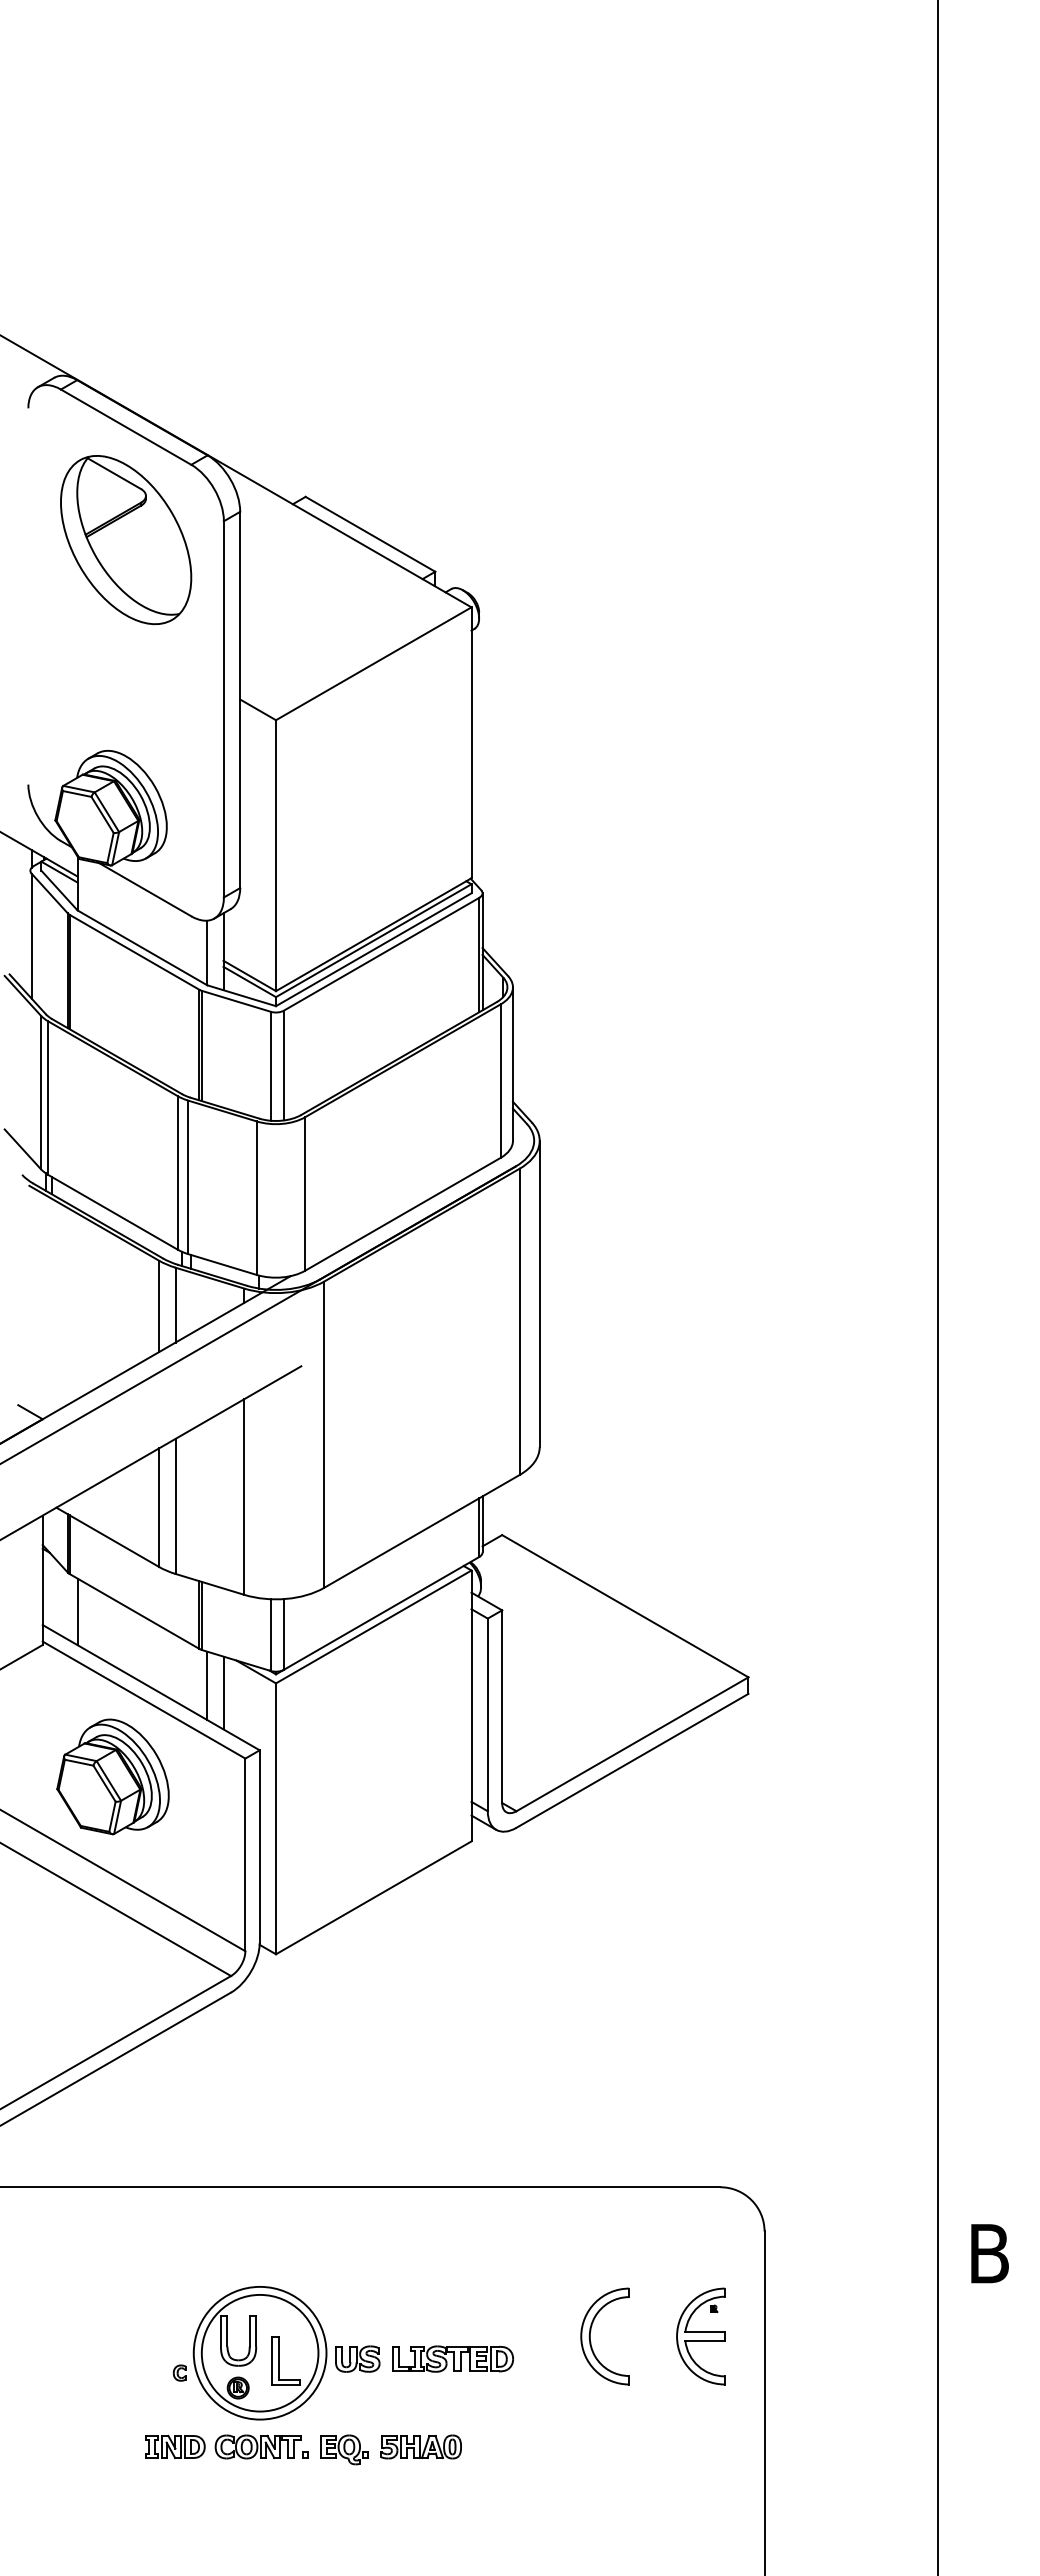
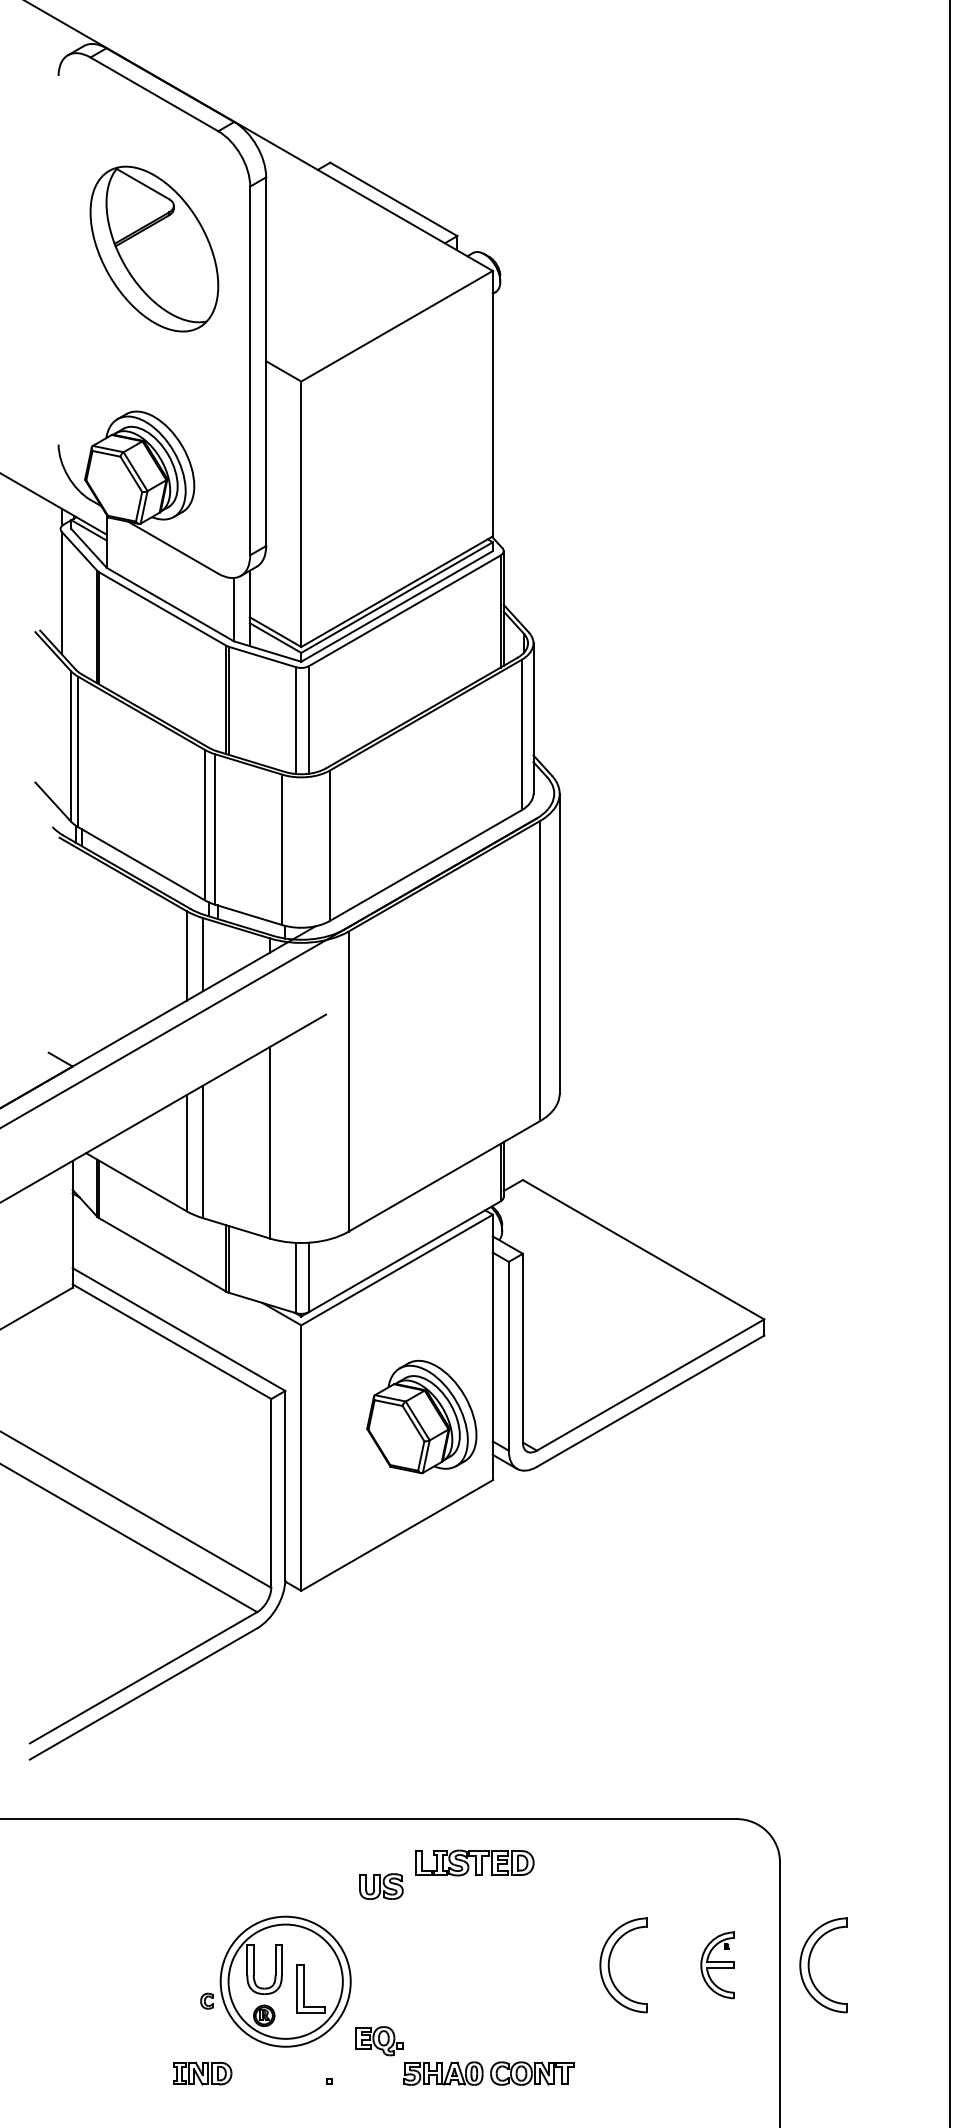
part: (126, 540) -> (154, 249), moved
line: (77, 1611) -> (106, 1254), removed
line: (207, 1685) -> (234, 1327), removed
line: (223, 1692) -> (249, 1334), removed
part: (112, 1776) -> (421, 1416), moved
part: (795, 2331) -> (810, 1960), added
part: (700, 2336) -> (717, 1965), size x0.7
part: (357, 2358) -> (381, 1885), moved
part: (452, 2358) -> (474, 1862), moved
part: (257, 2446) -> (532, 2073), moved
part: (344, 2449) -> (379, 2040), moved

